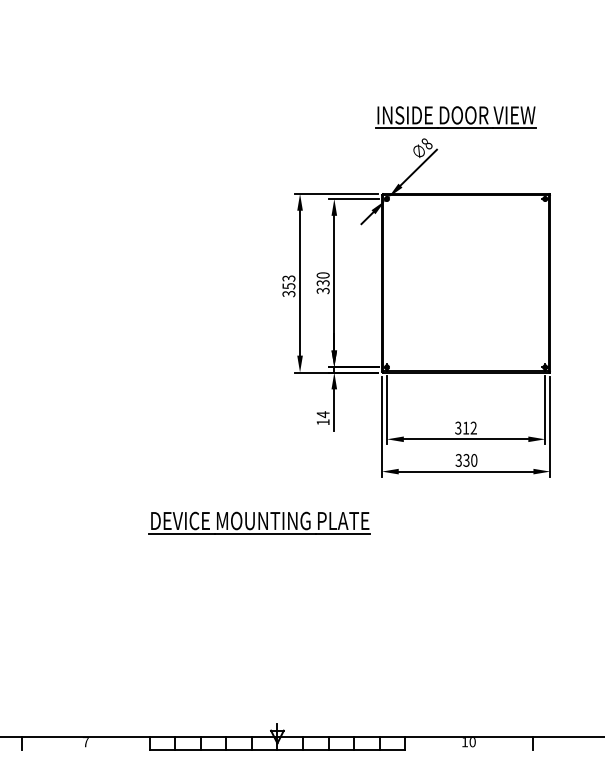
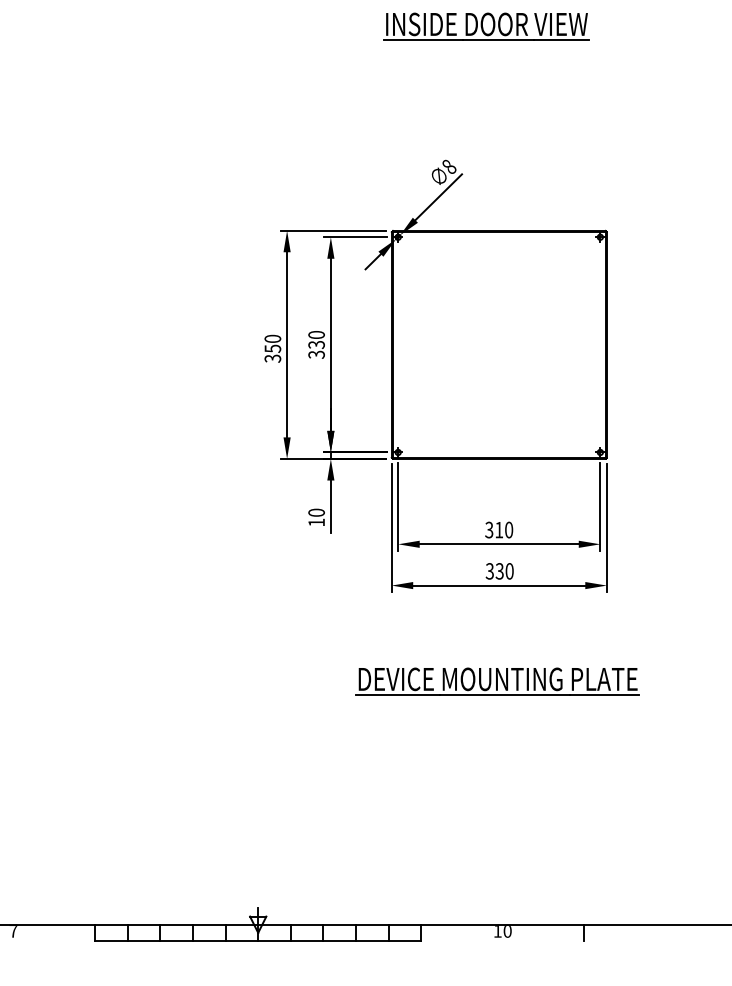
part: (455, 117) -> (485, 27), moved
text: (288, 278) -> (272, 338), 353 -> 350
text: (322, 414) -> (315, 512), 14 -> 10
text: (473, 427) -> (508, 529), 312 -> 310
part: (259, 522) -> (497, 681), moved

